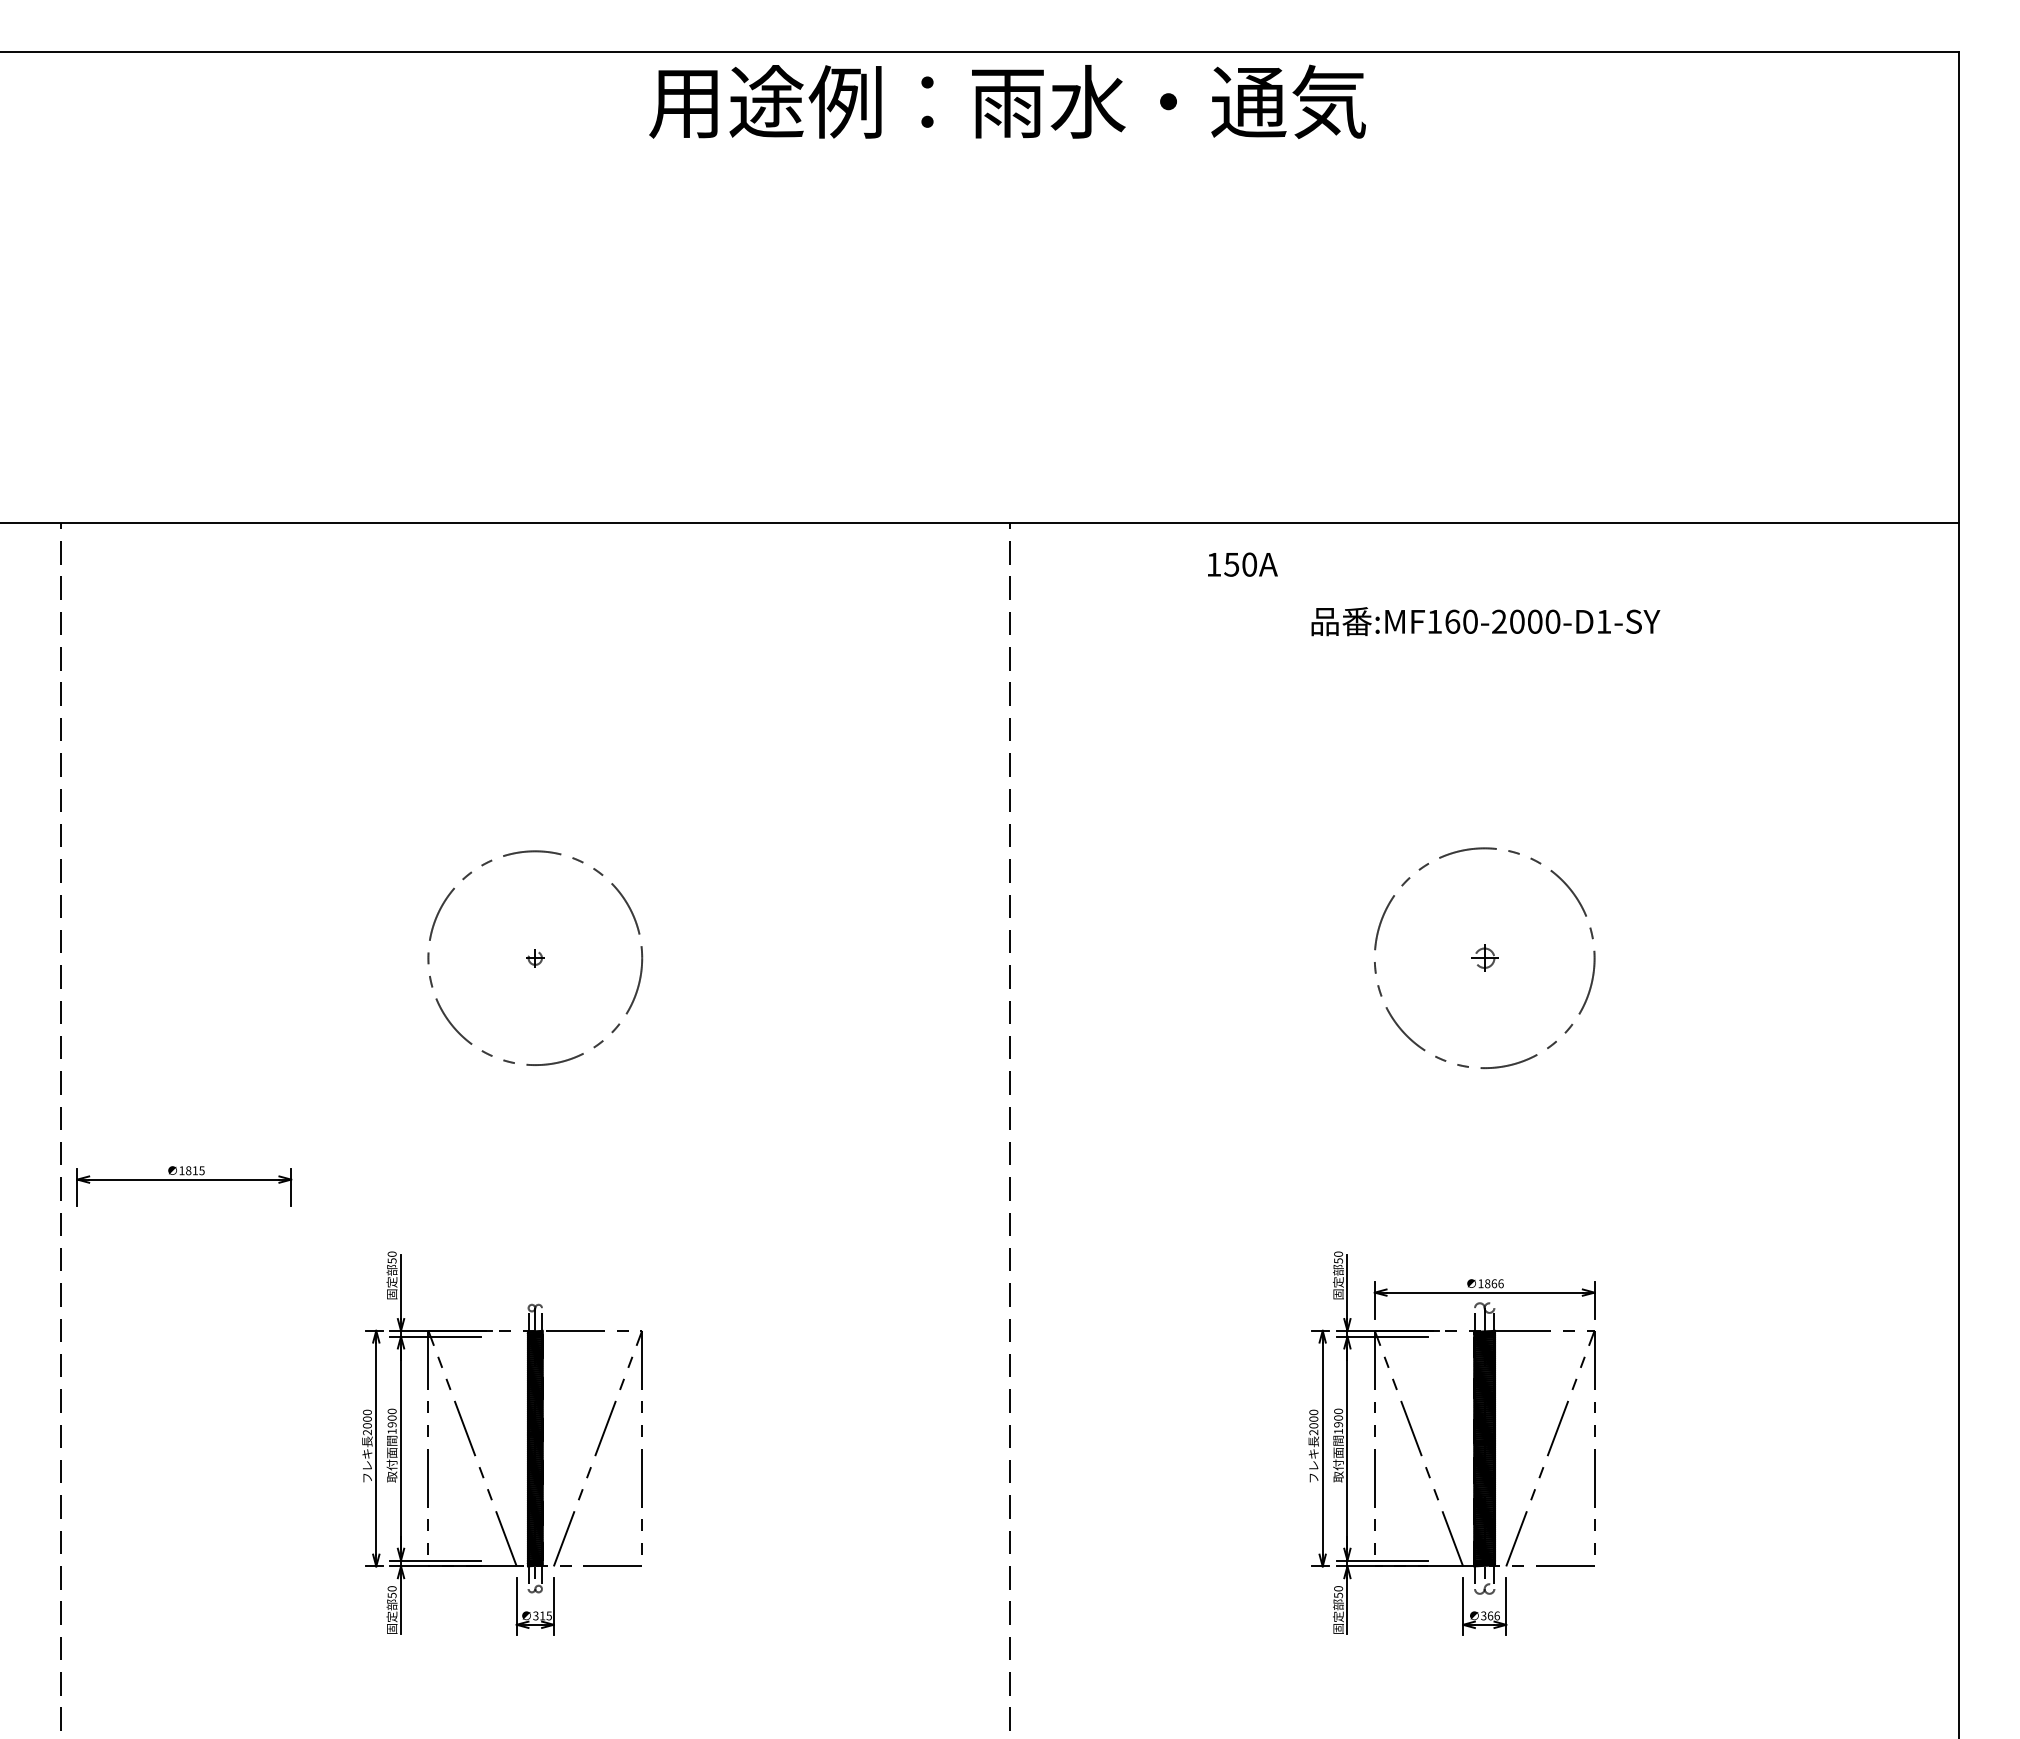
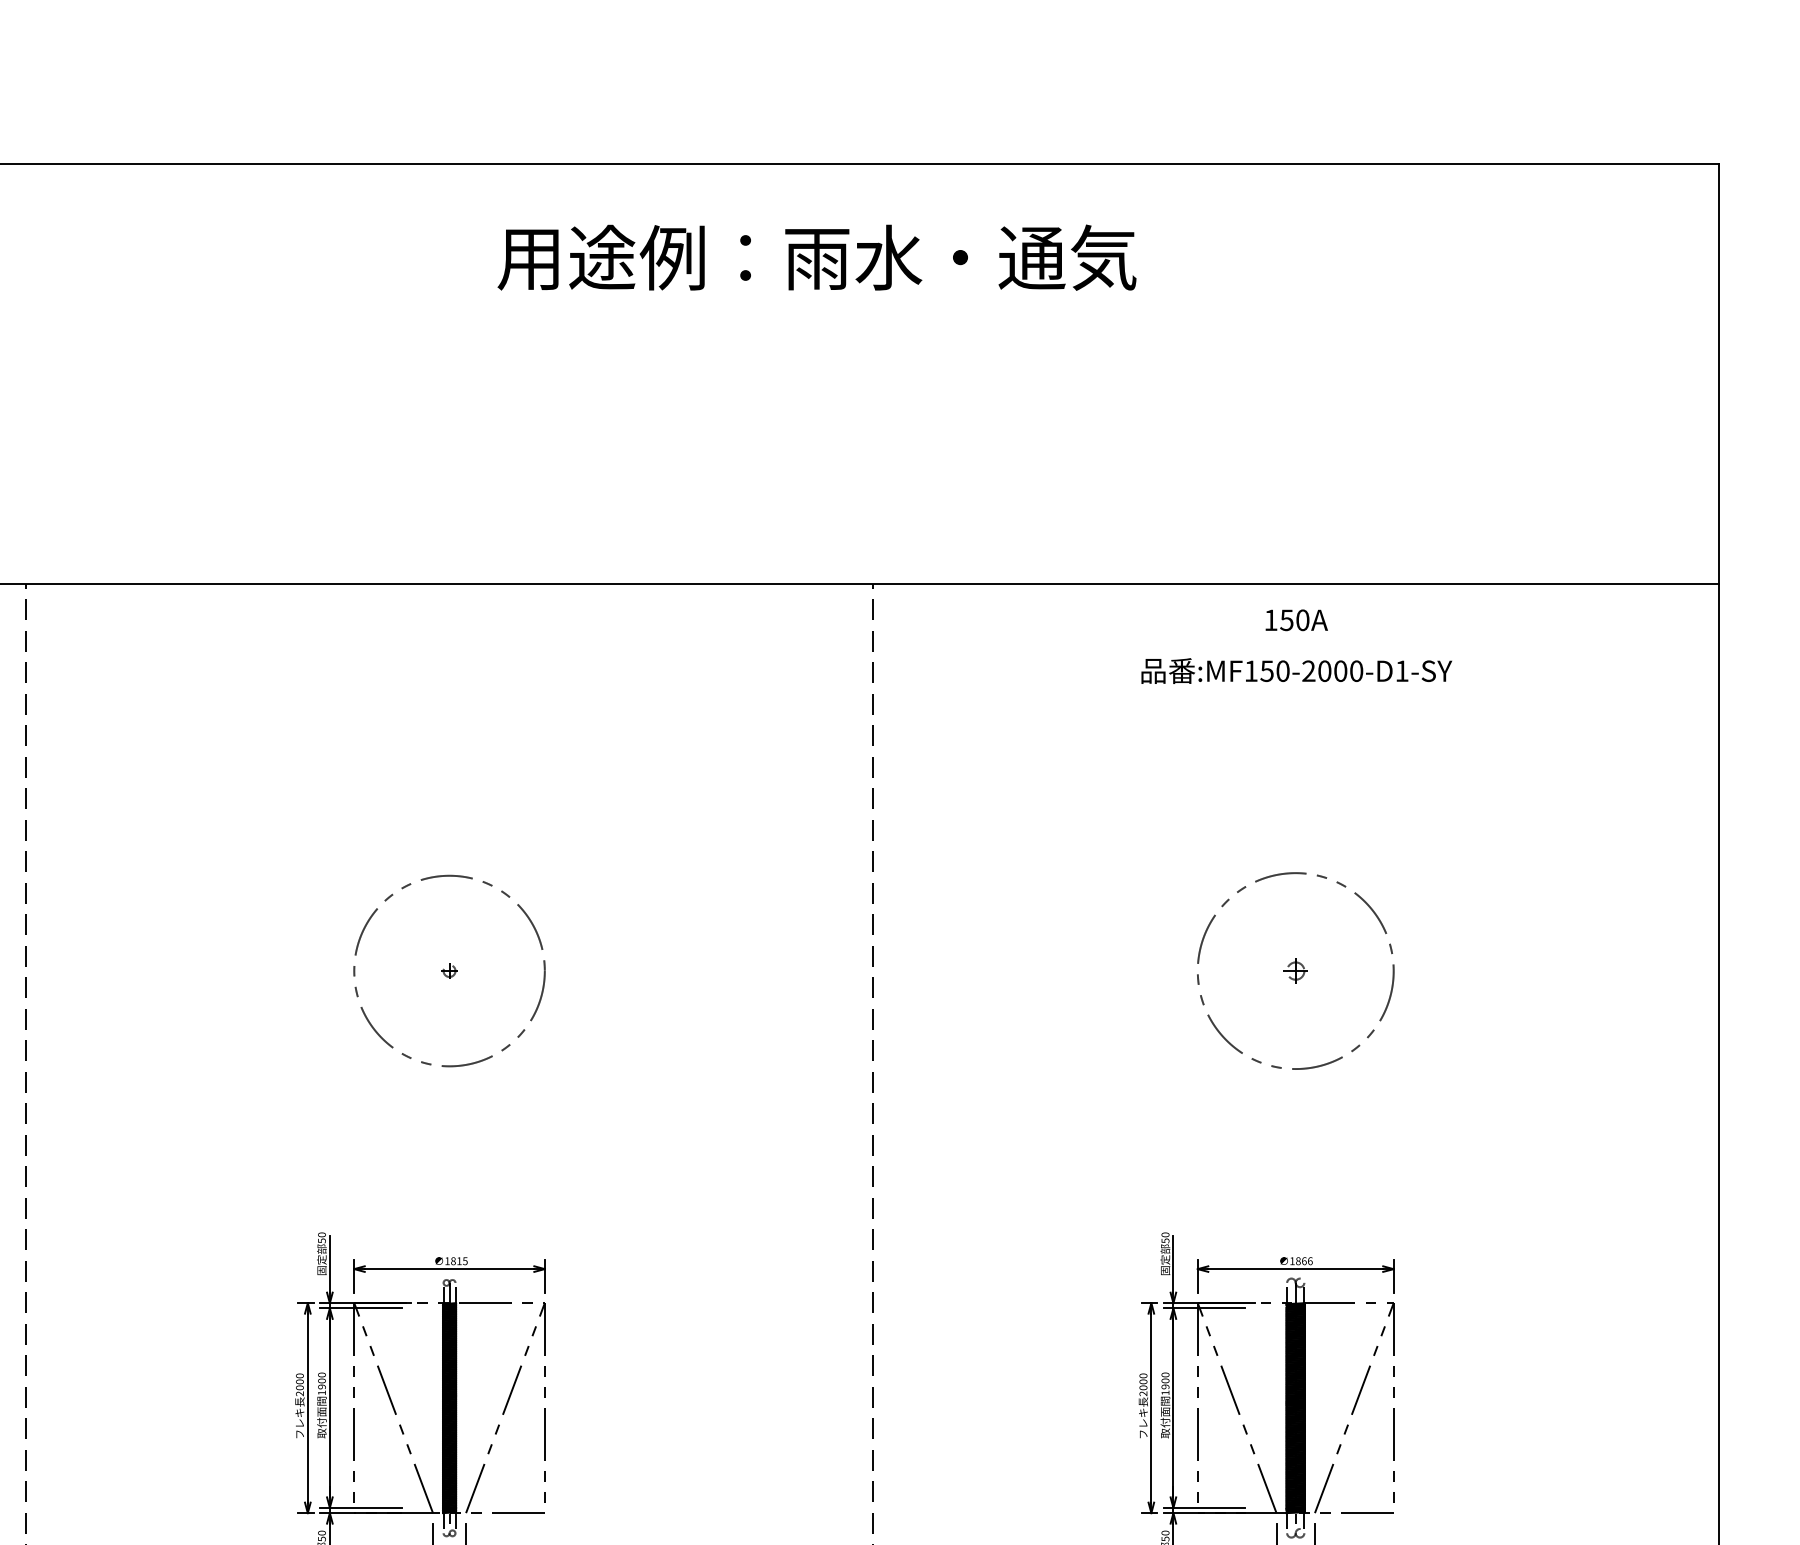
text: (1007, 101) -> (816, 257), moved
text: (1242, 564) -> (1296, 620), moved
text: (1452, 621) -> (1267, 670), :MF160-2000-D1-SY -> :MF150-2000-D1-SY
part: (184, 1186) -> (449, 1275), moved

